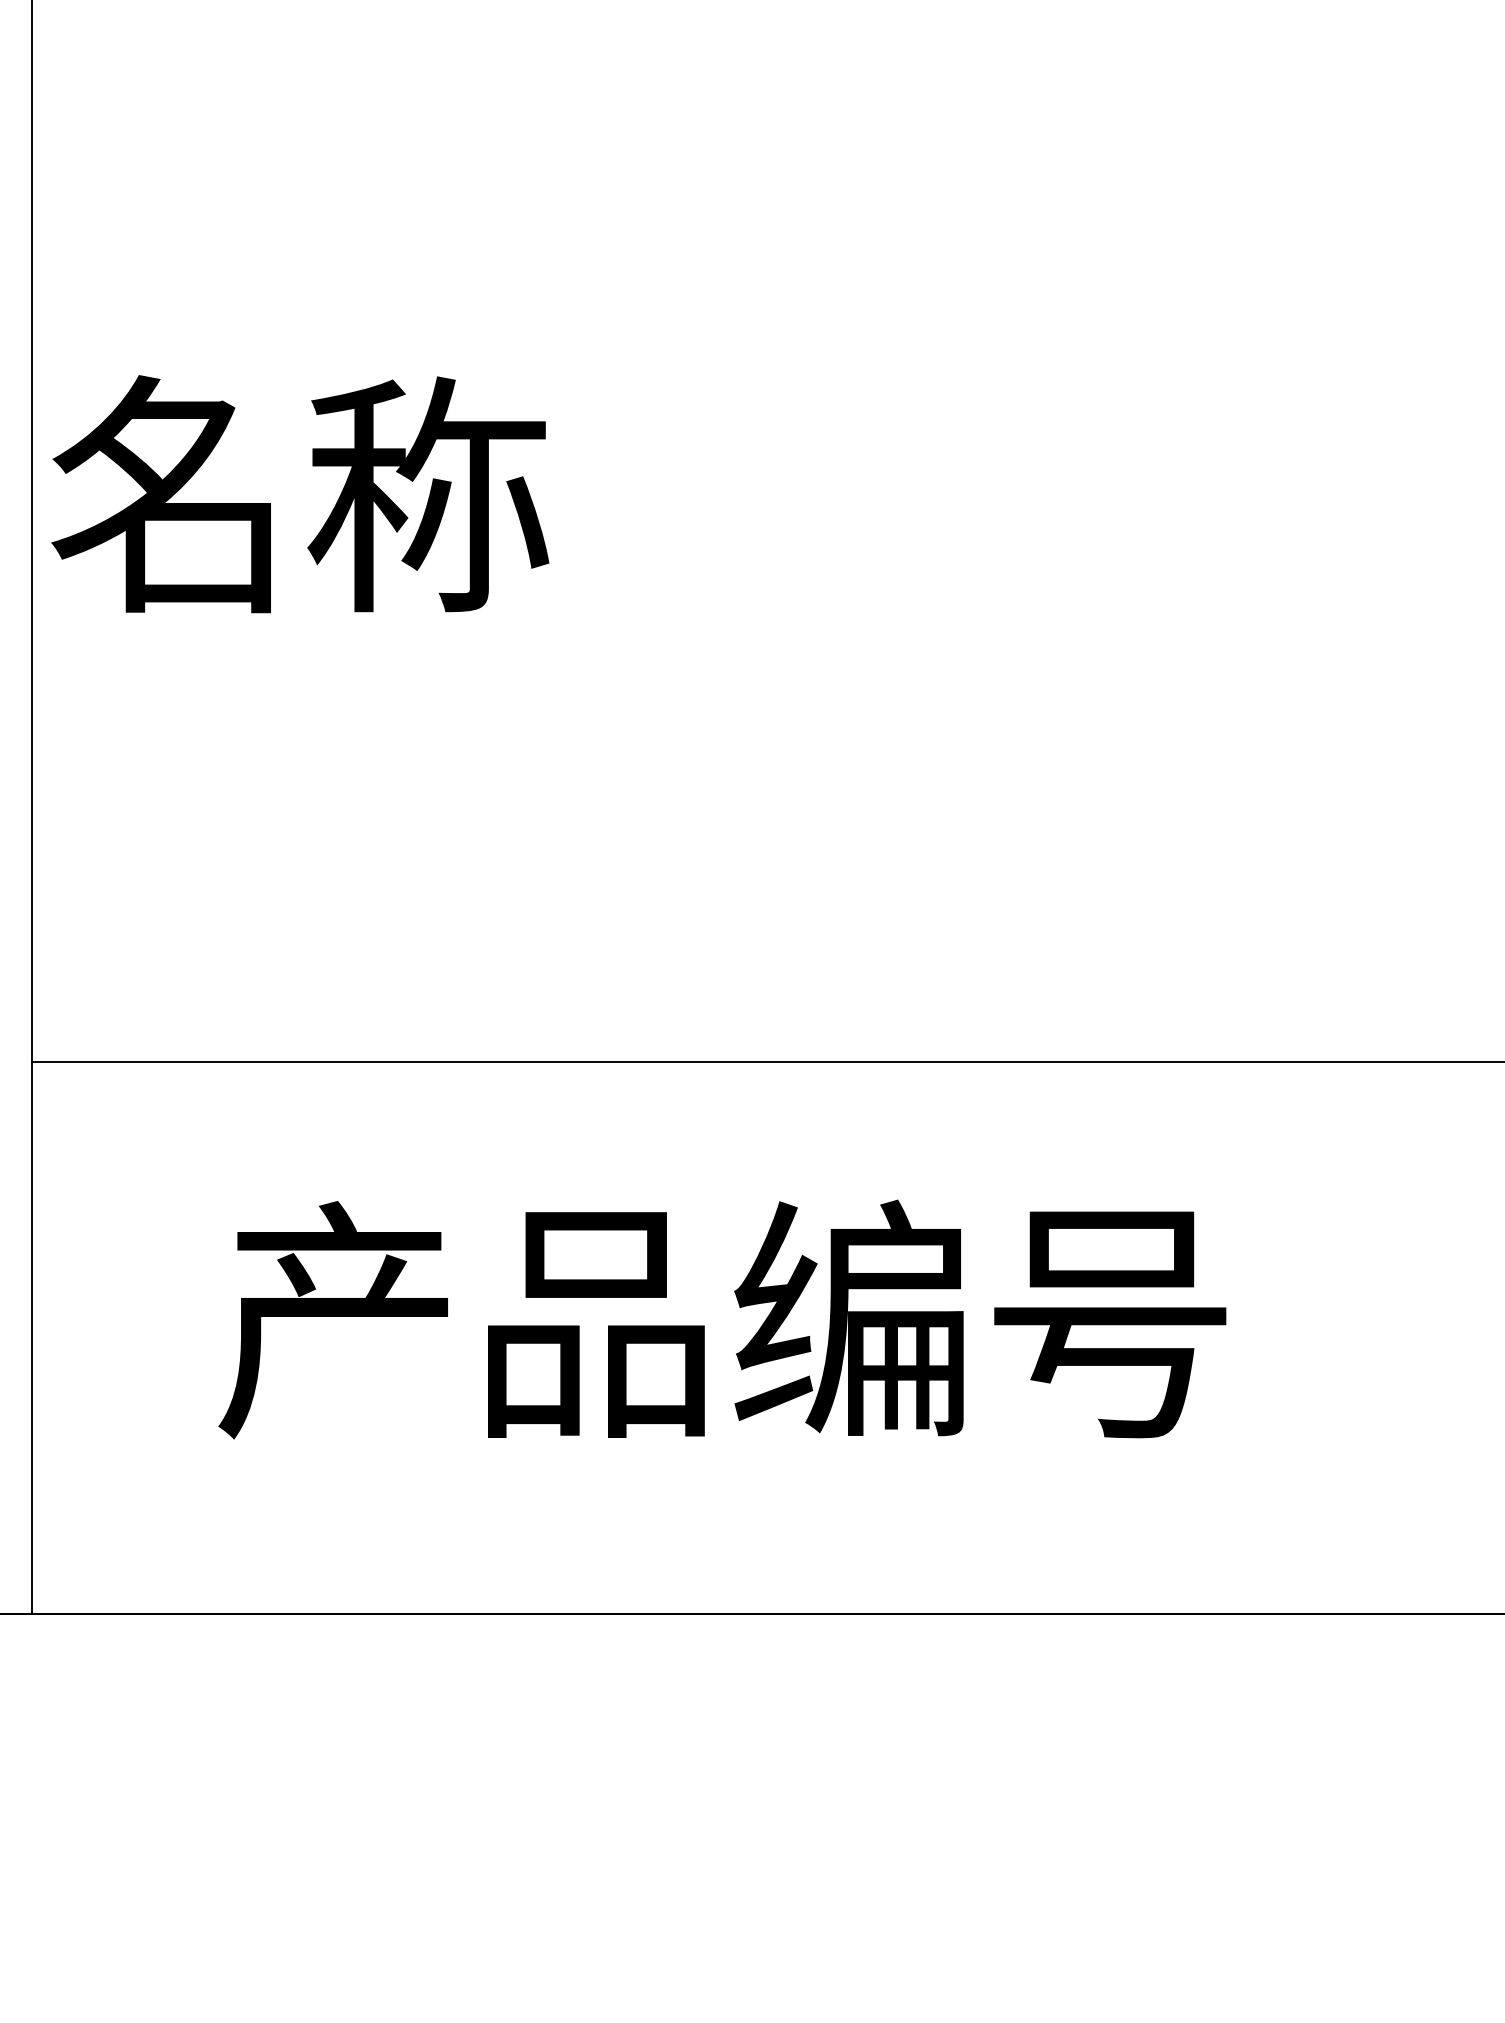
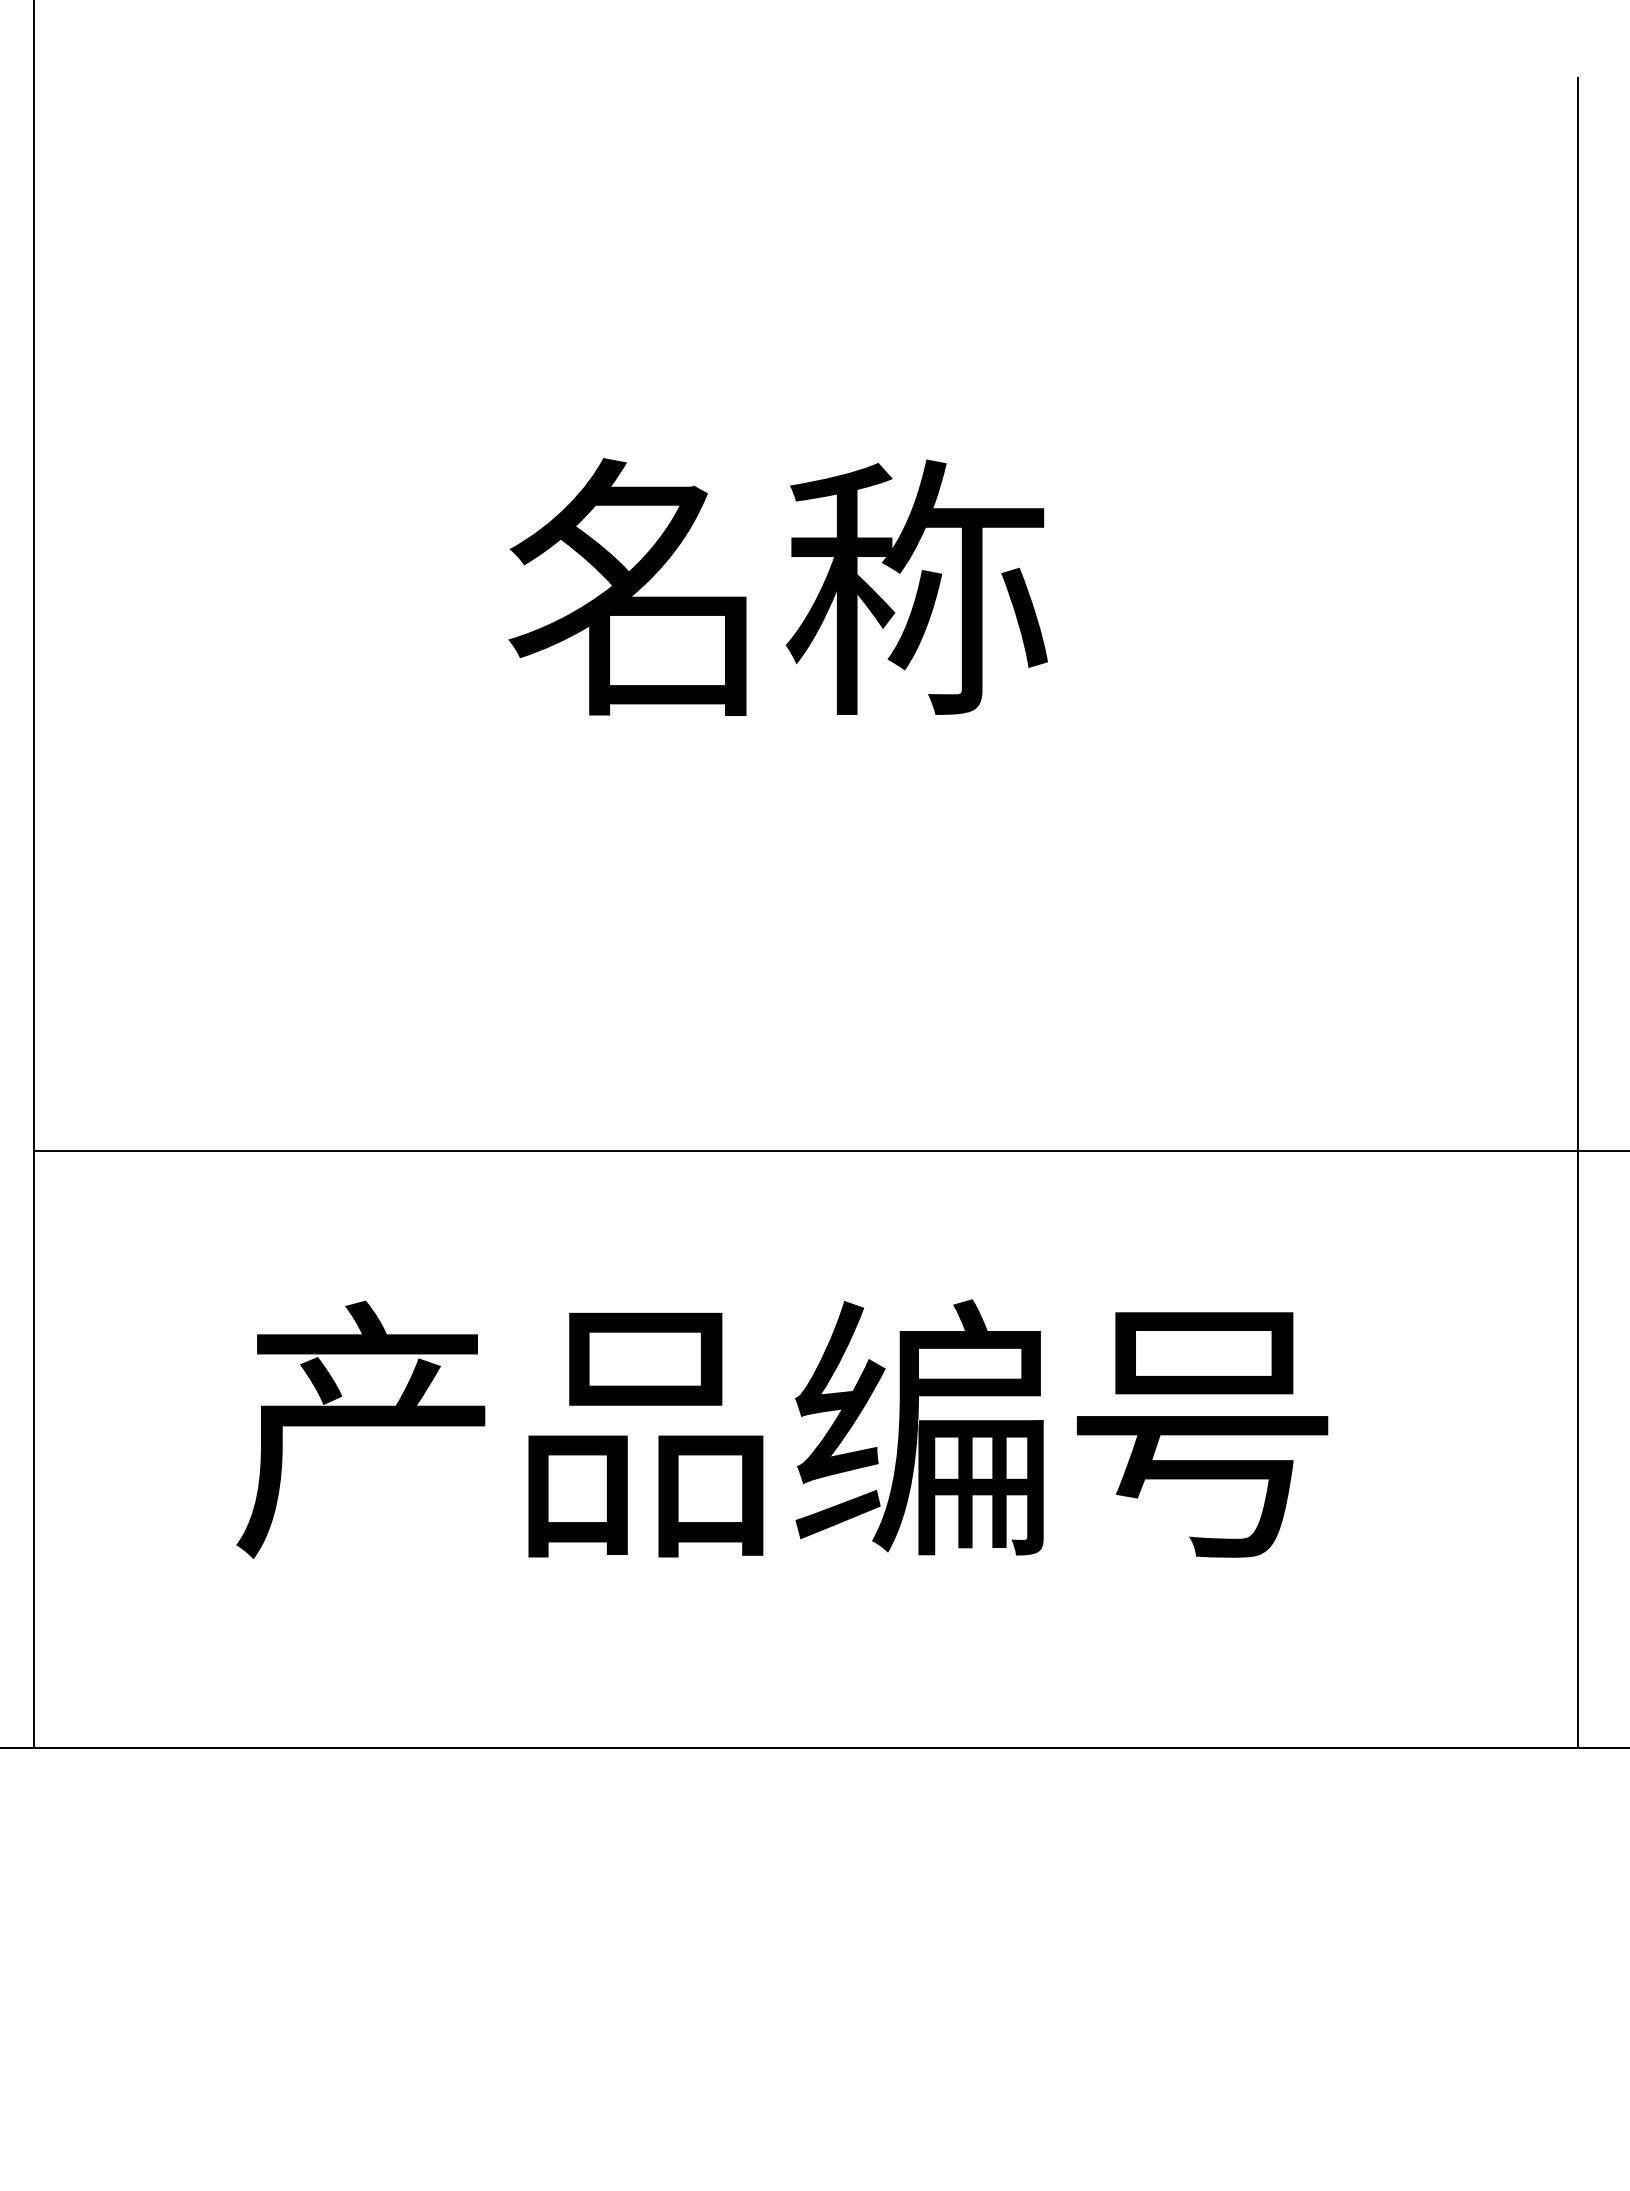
text: (299, 493) -> (777, 586), moved
line: (1457, 842) -> (1578, 912), added

